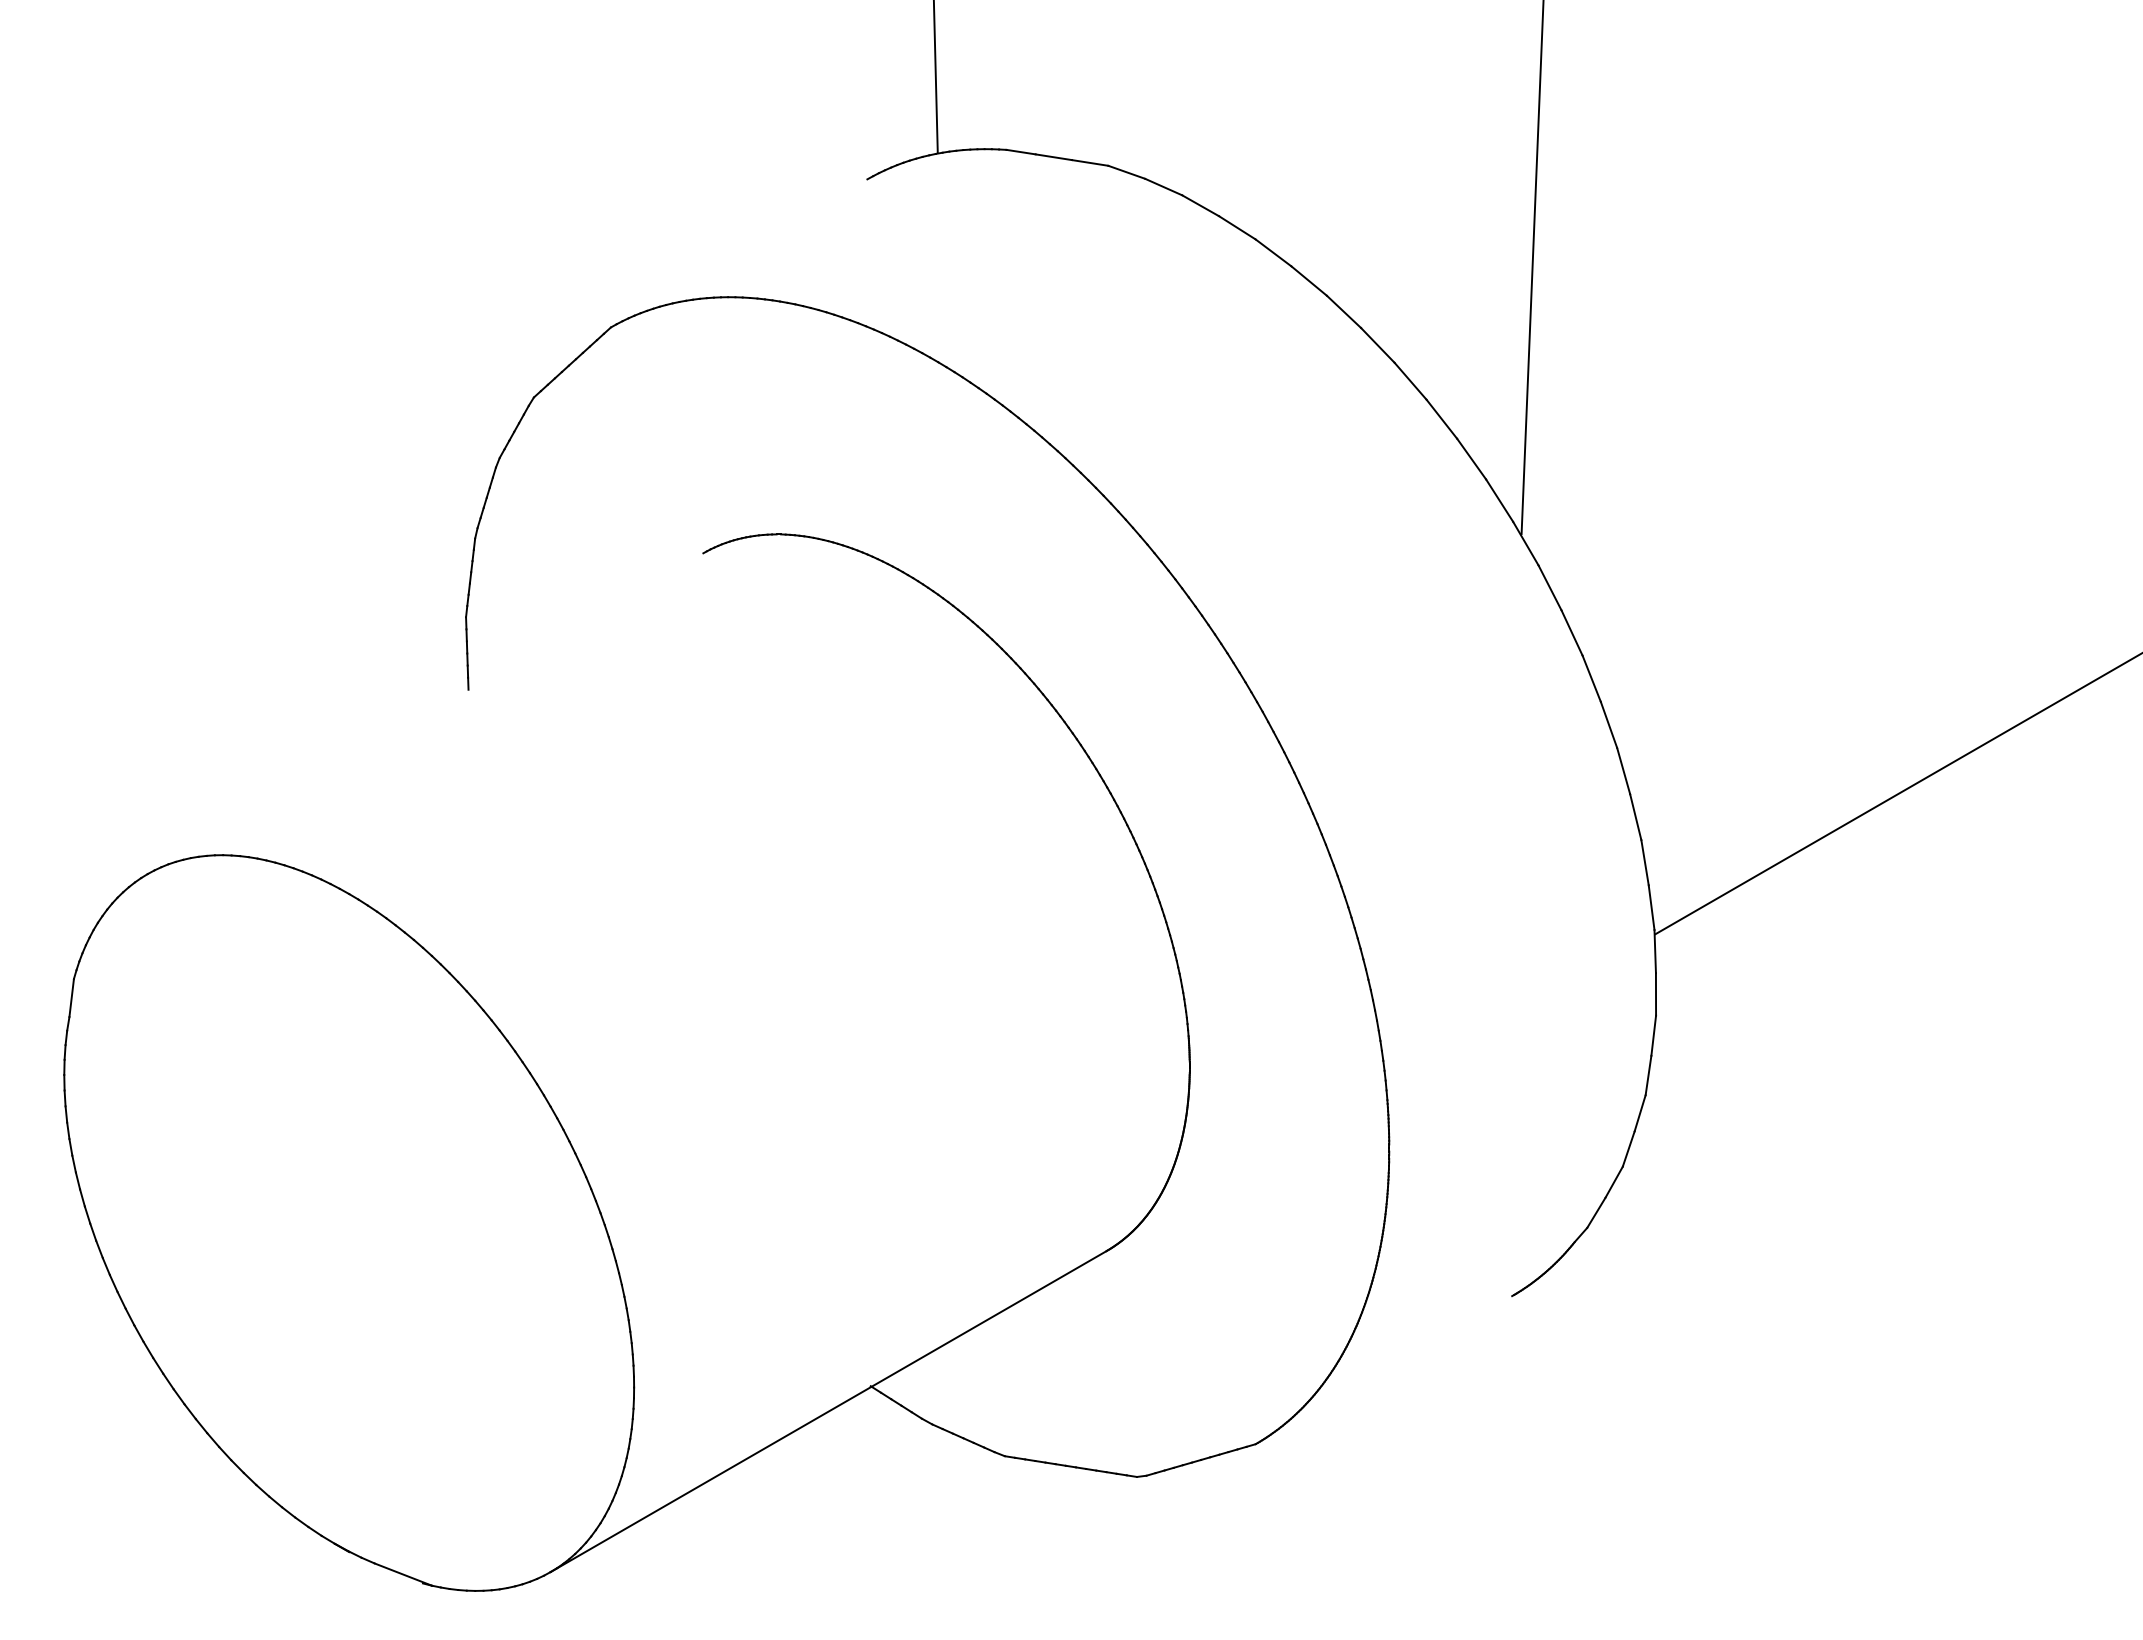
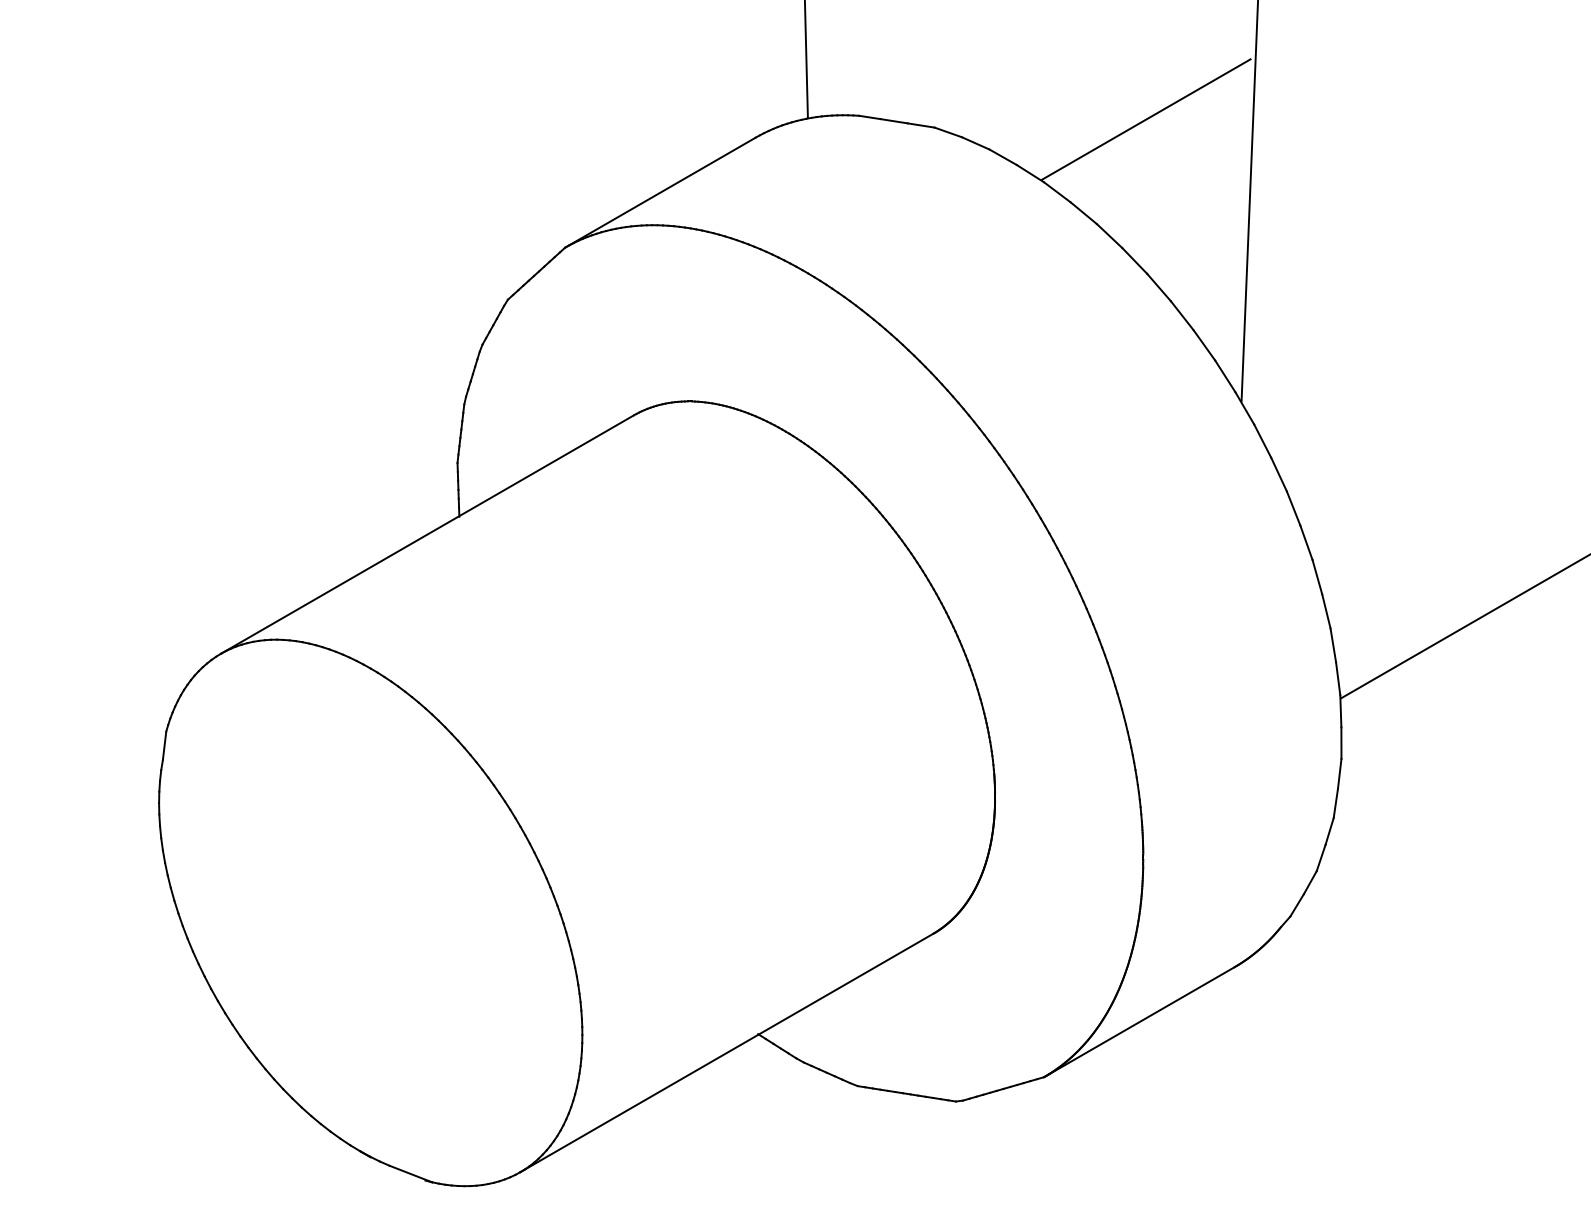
line: (1392, 154) -> (1145, 119), added
line: (738, 253) -> (659, 192), added
line: (425, 713) -> (427, 534), added
line: (1383, 1370) -> (1139, 1022), added

